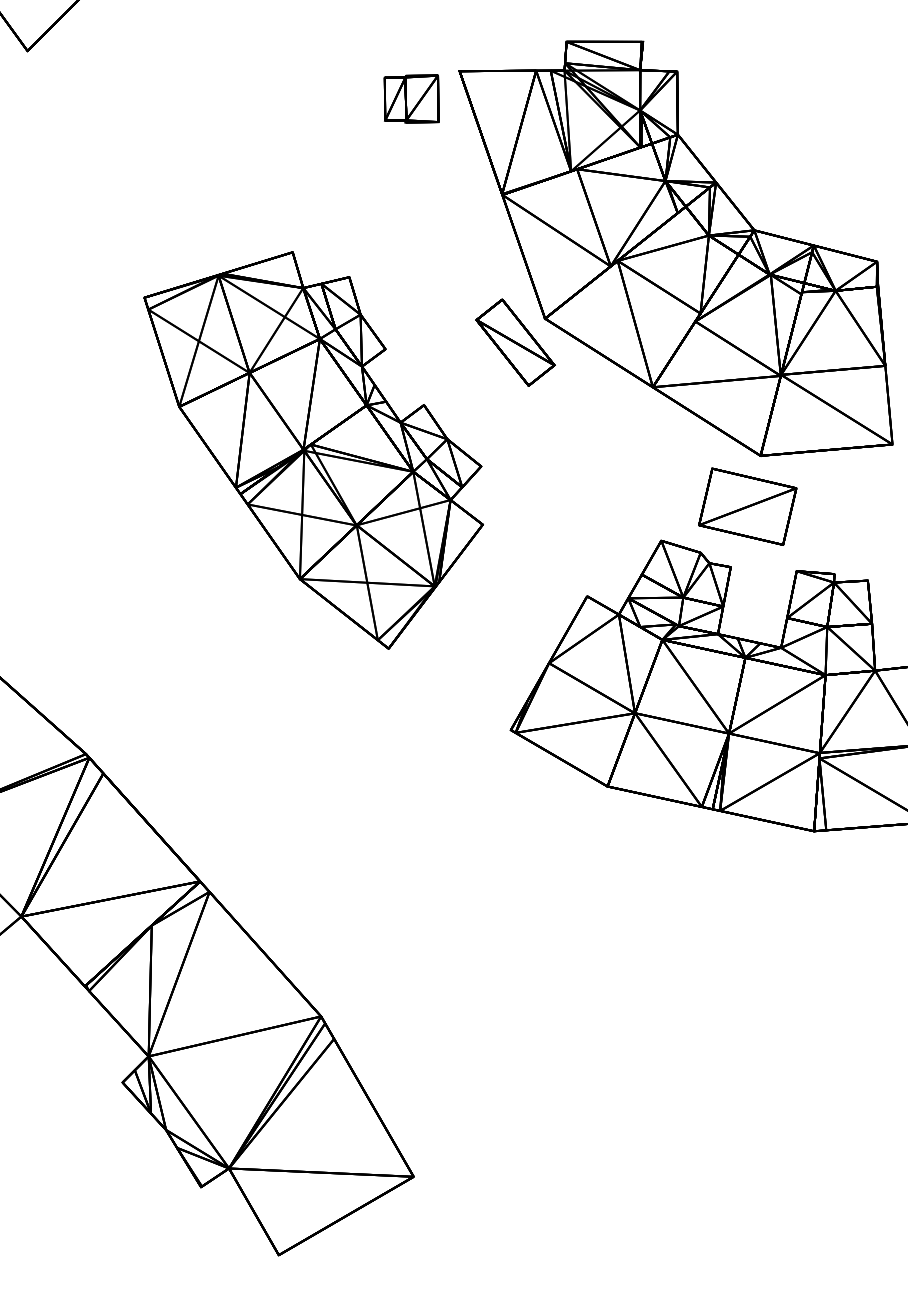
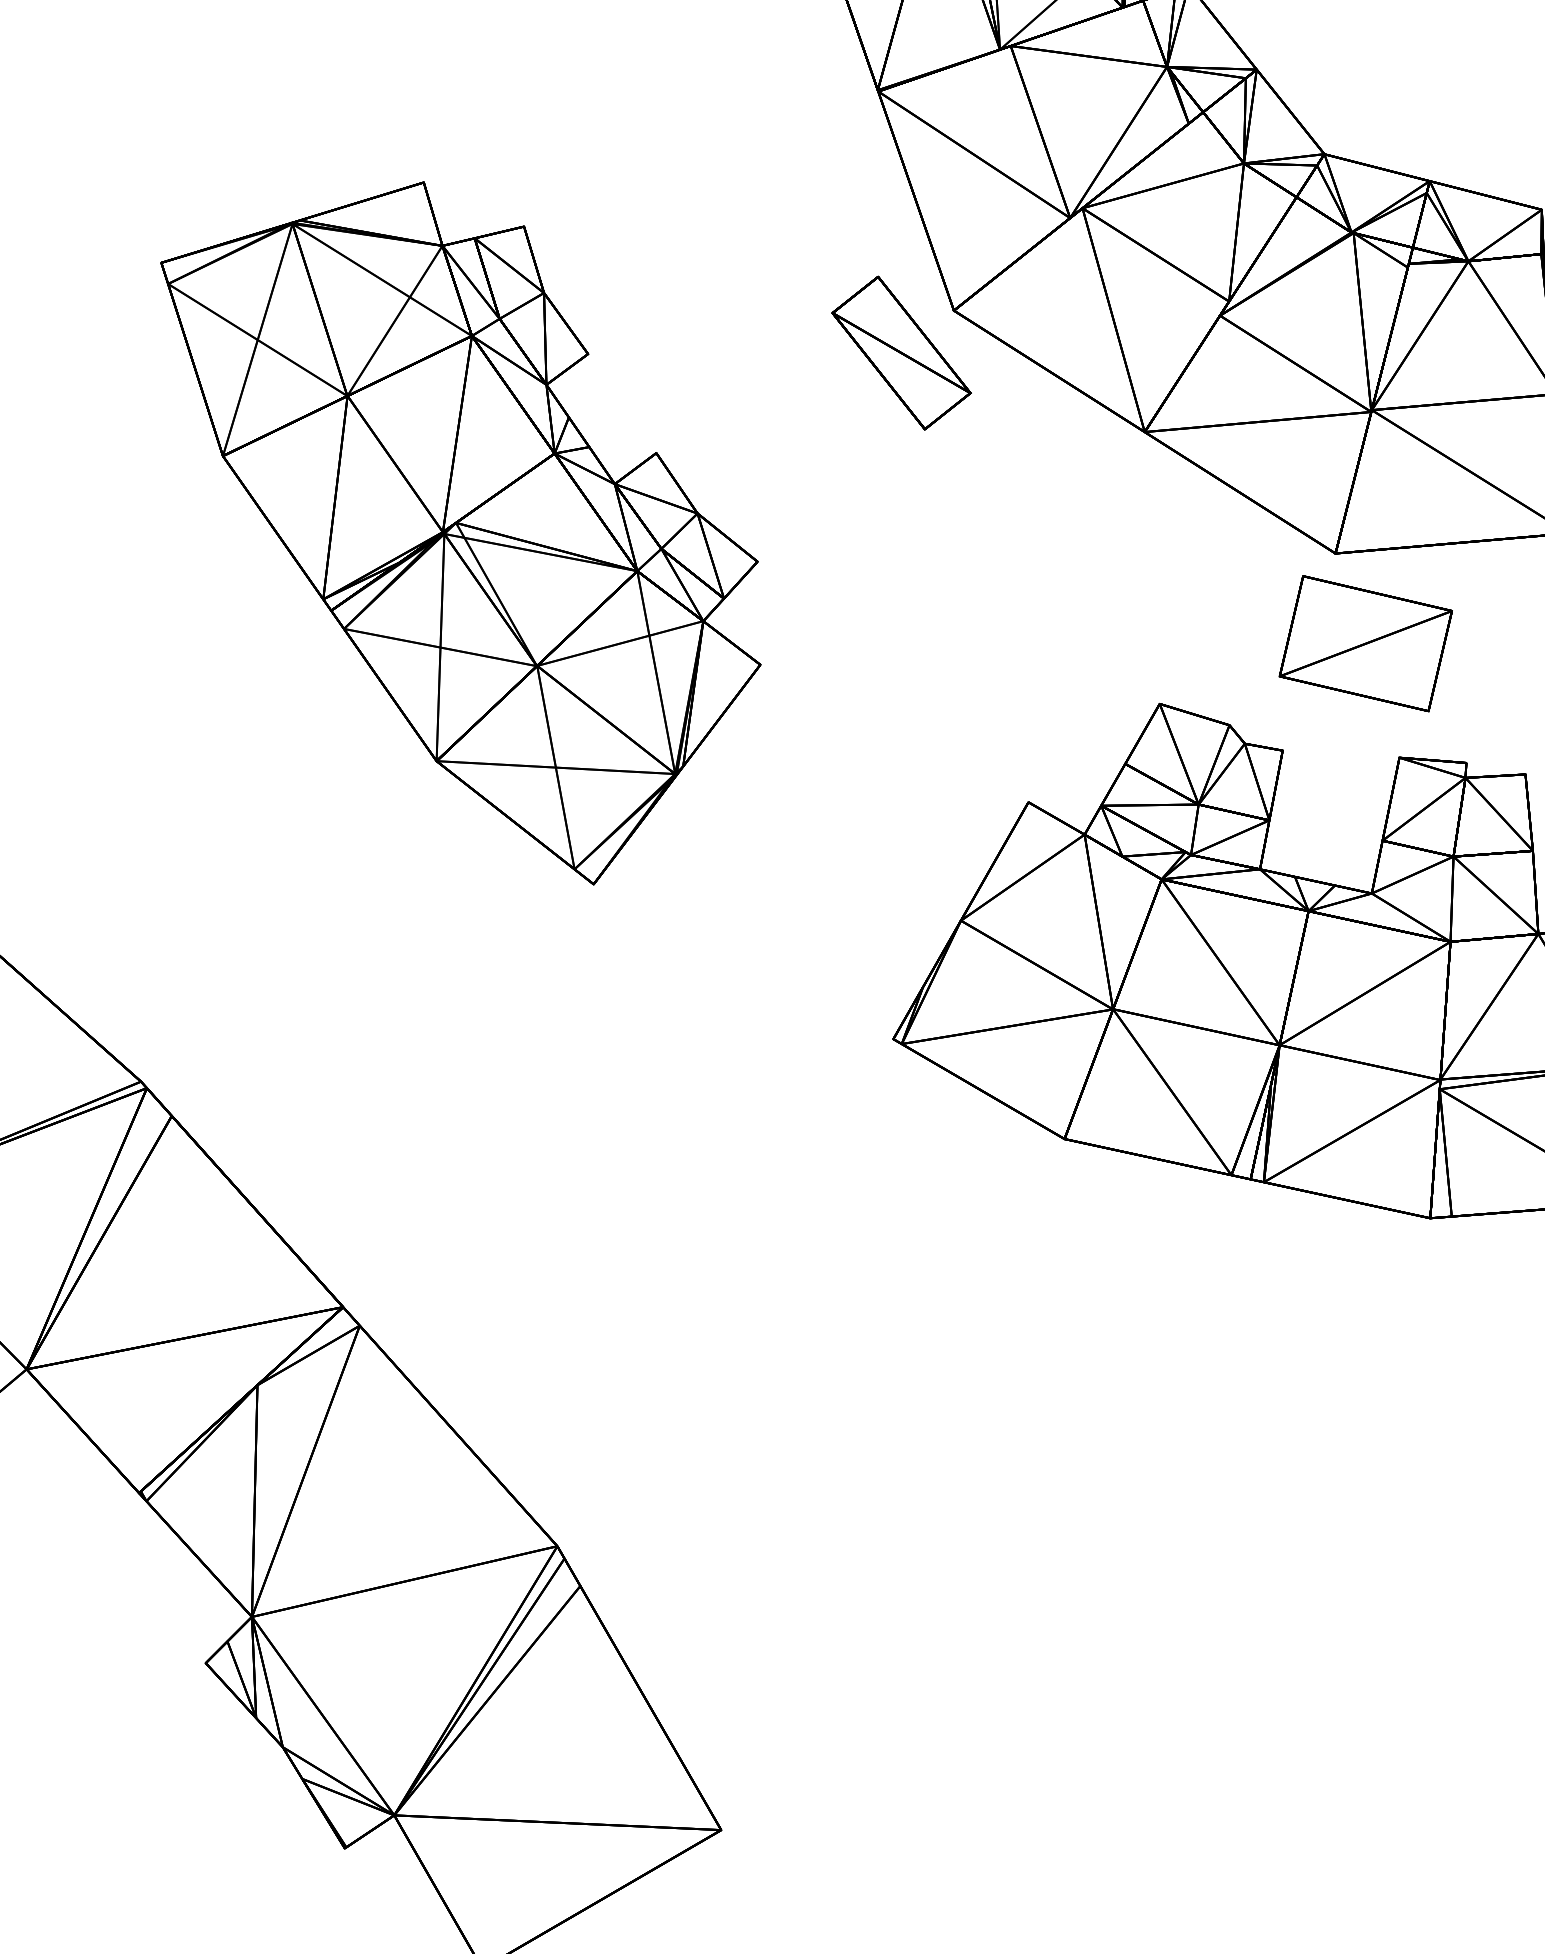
part: (313, 450) -> (460, 533), moved
part: (747, 506) -> (1365, 643), moved

